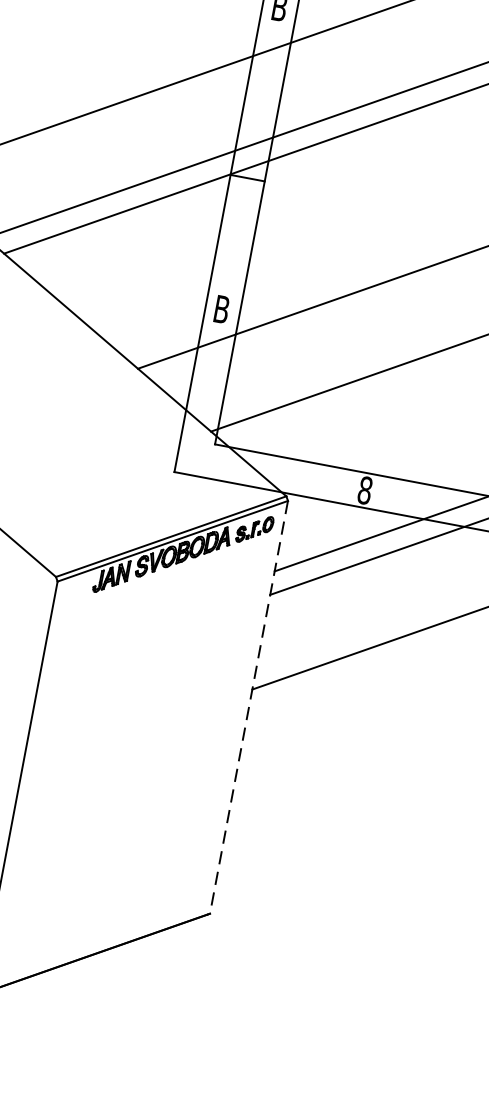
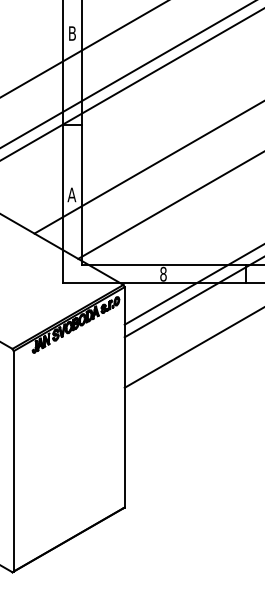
text: (221, 308) -> (71, 194), B -> A
line: (248, 707) -> (124, 397), dashed -> solid

